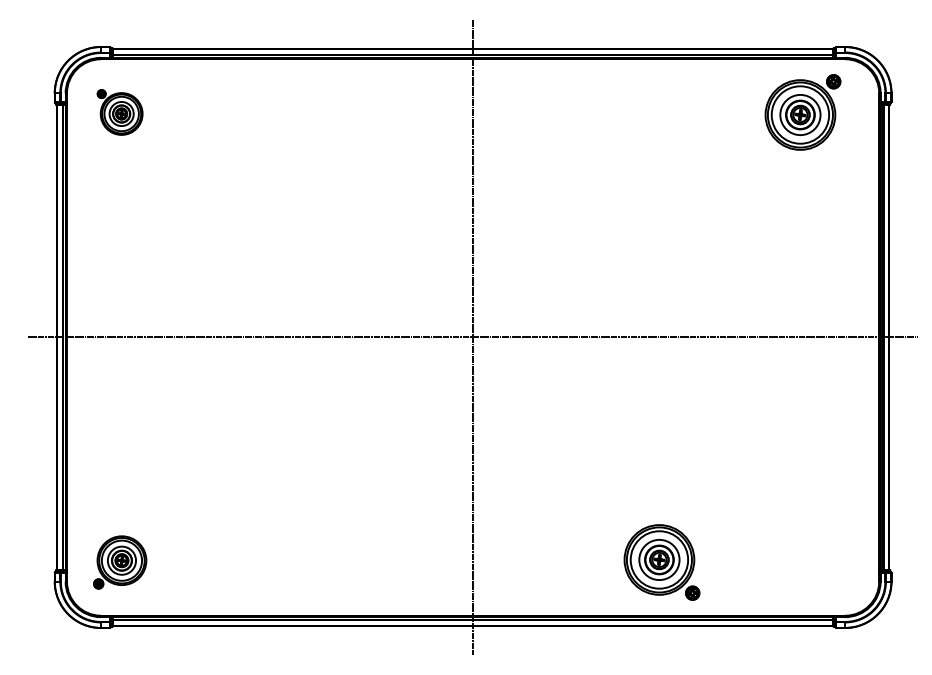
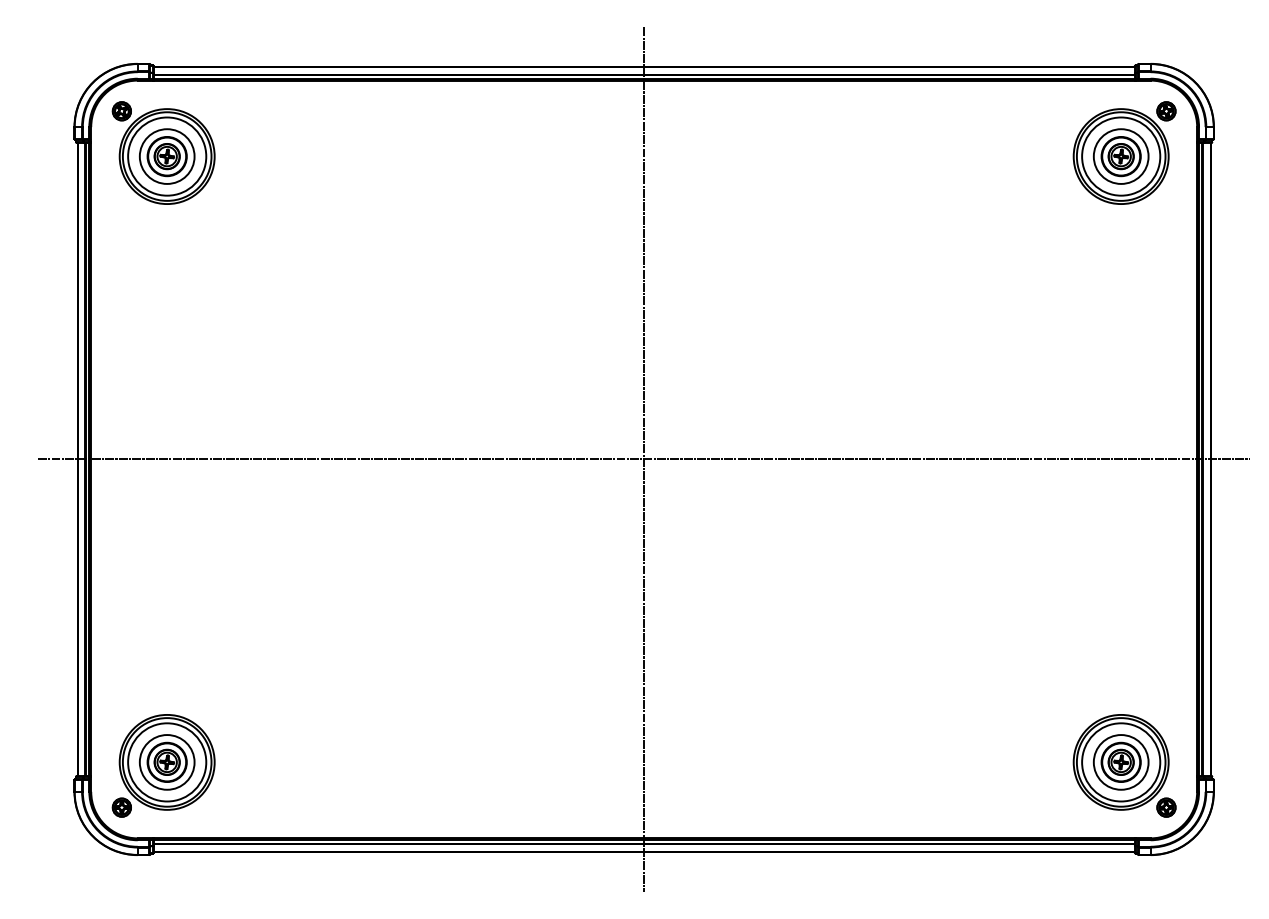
part: (119, 112) -> (162, 153), size x1.67
part: (802, 112) -> (1123, 153), moved
part: (119, 562) -> (162, 765), size x1.43
part: (661, 562) -> (1123, 765), moved

